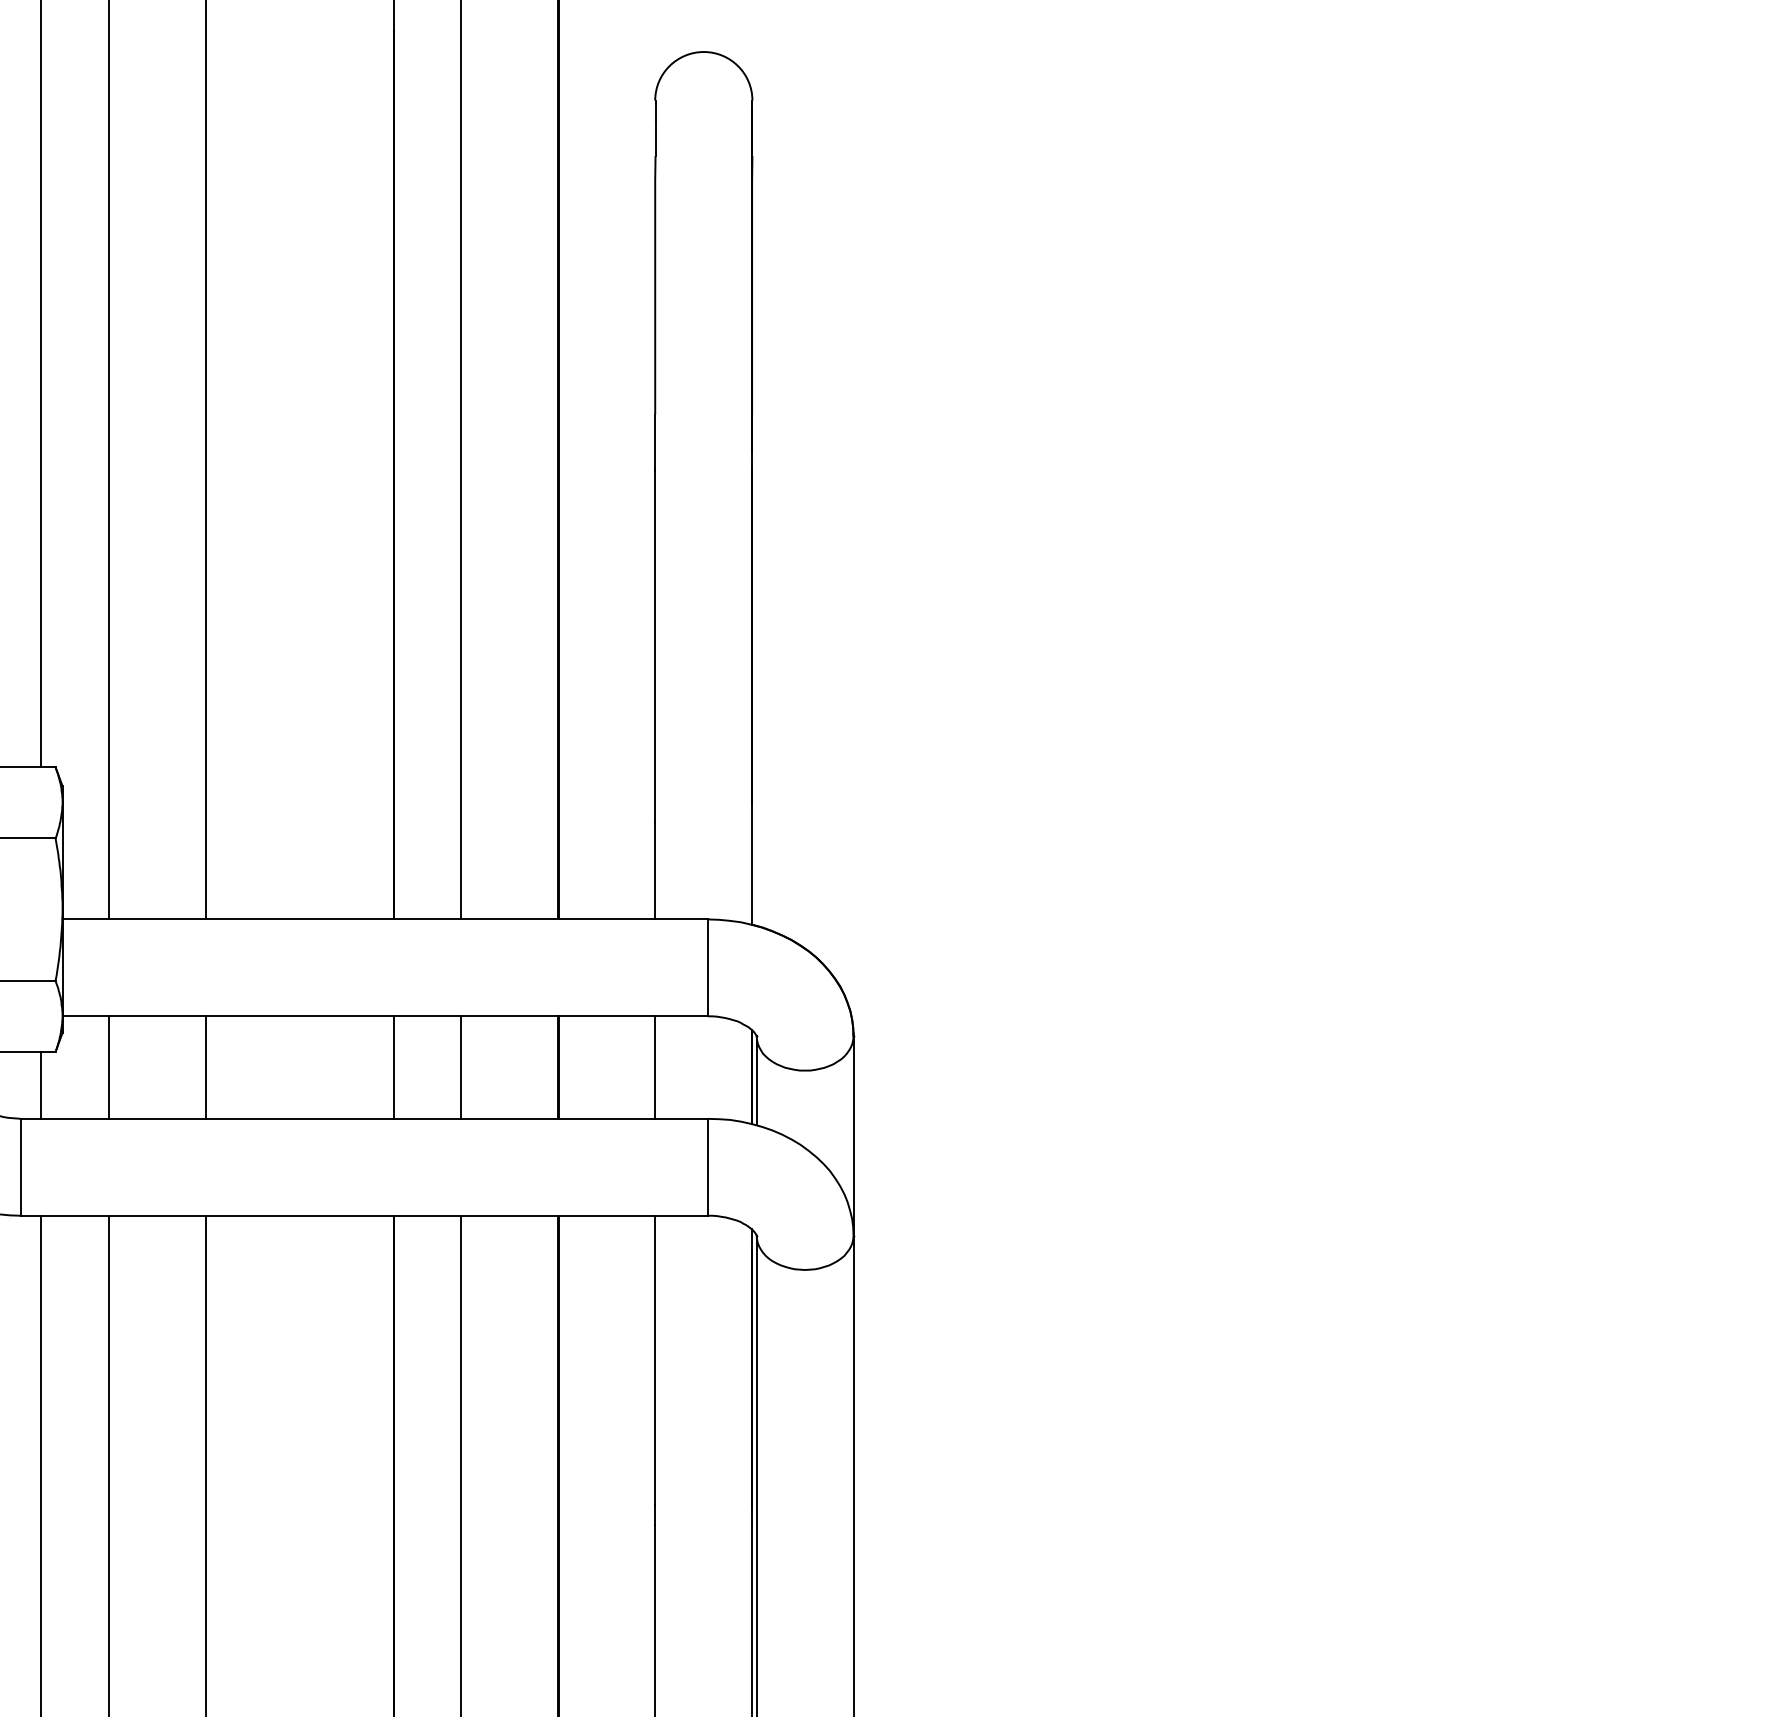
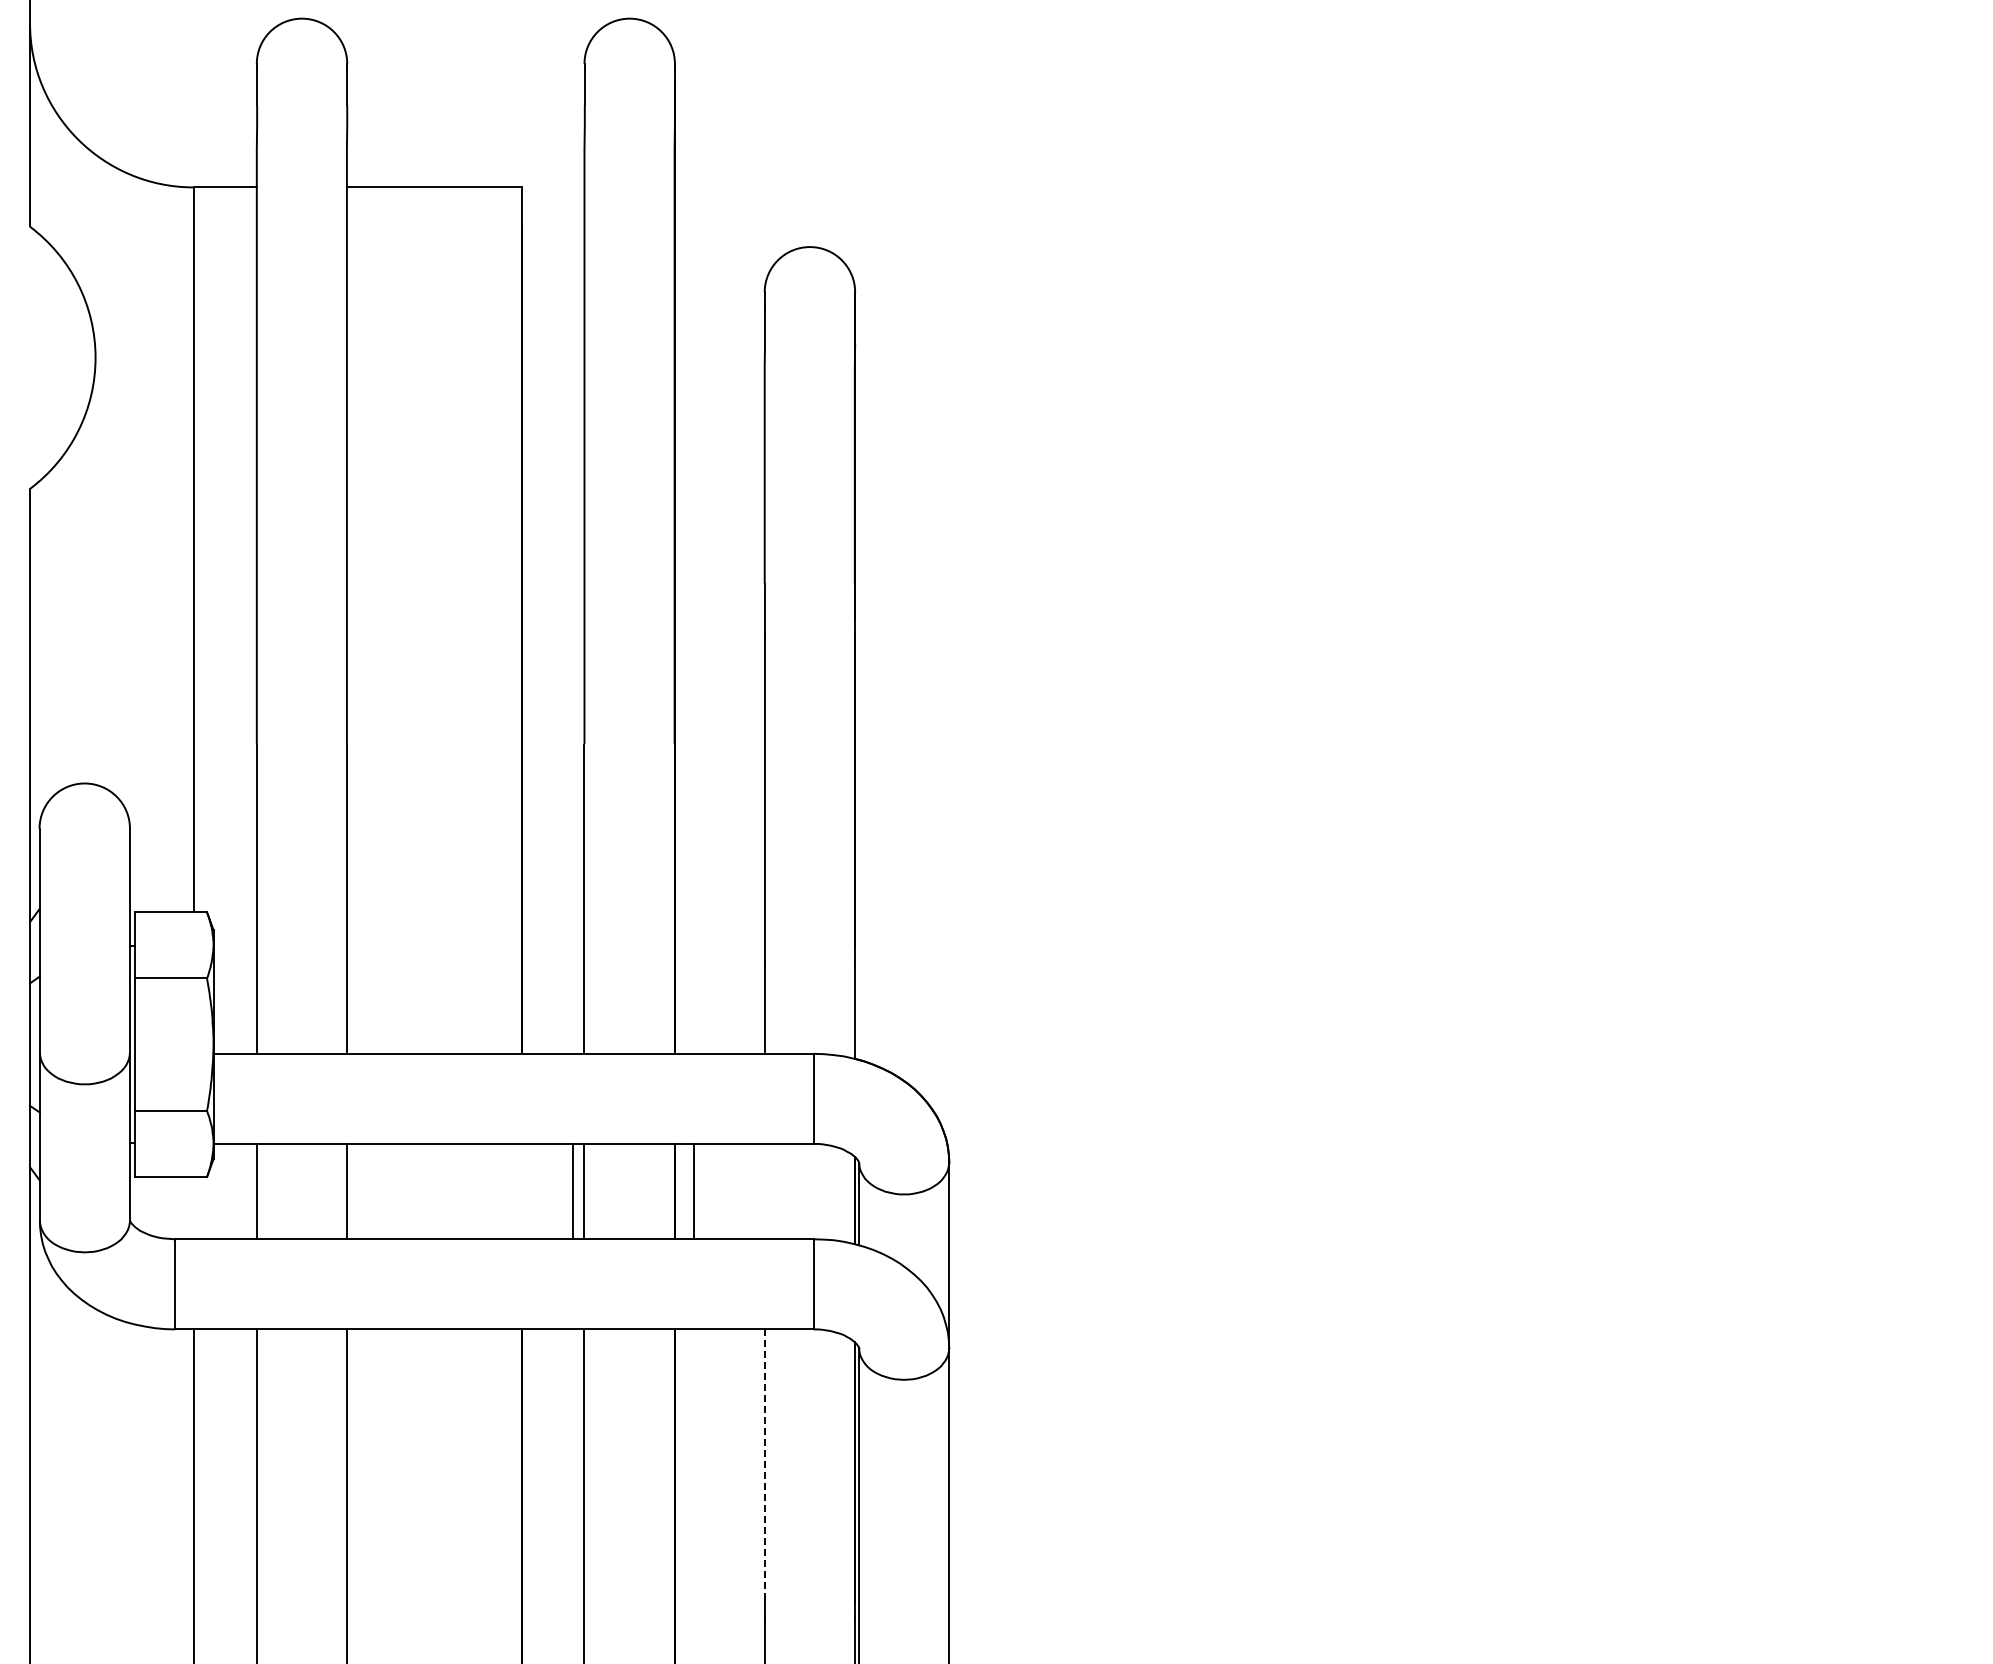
line: (393, 1067) -> (572, 1191), moved
line: (654, 1067) -> (693, 1191), moved
line: (41, 1085) -> (193, 1208), removed
line: (654, 1359) -> (764, 1463), solid -> dashed

